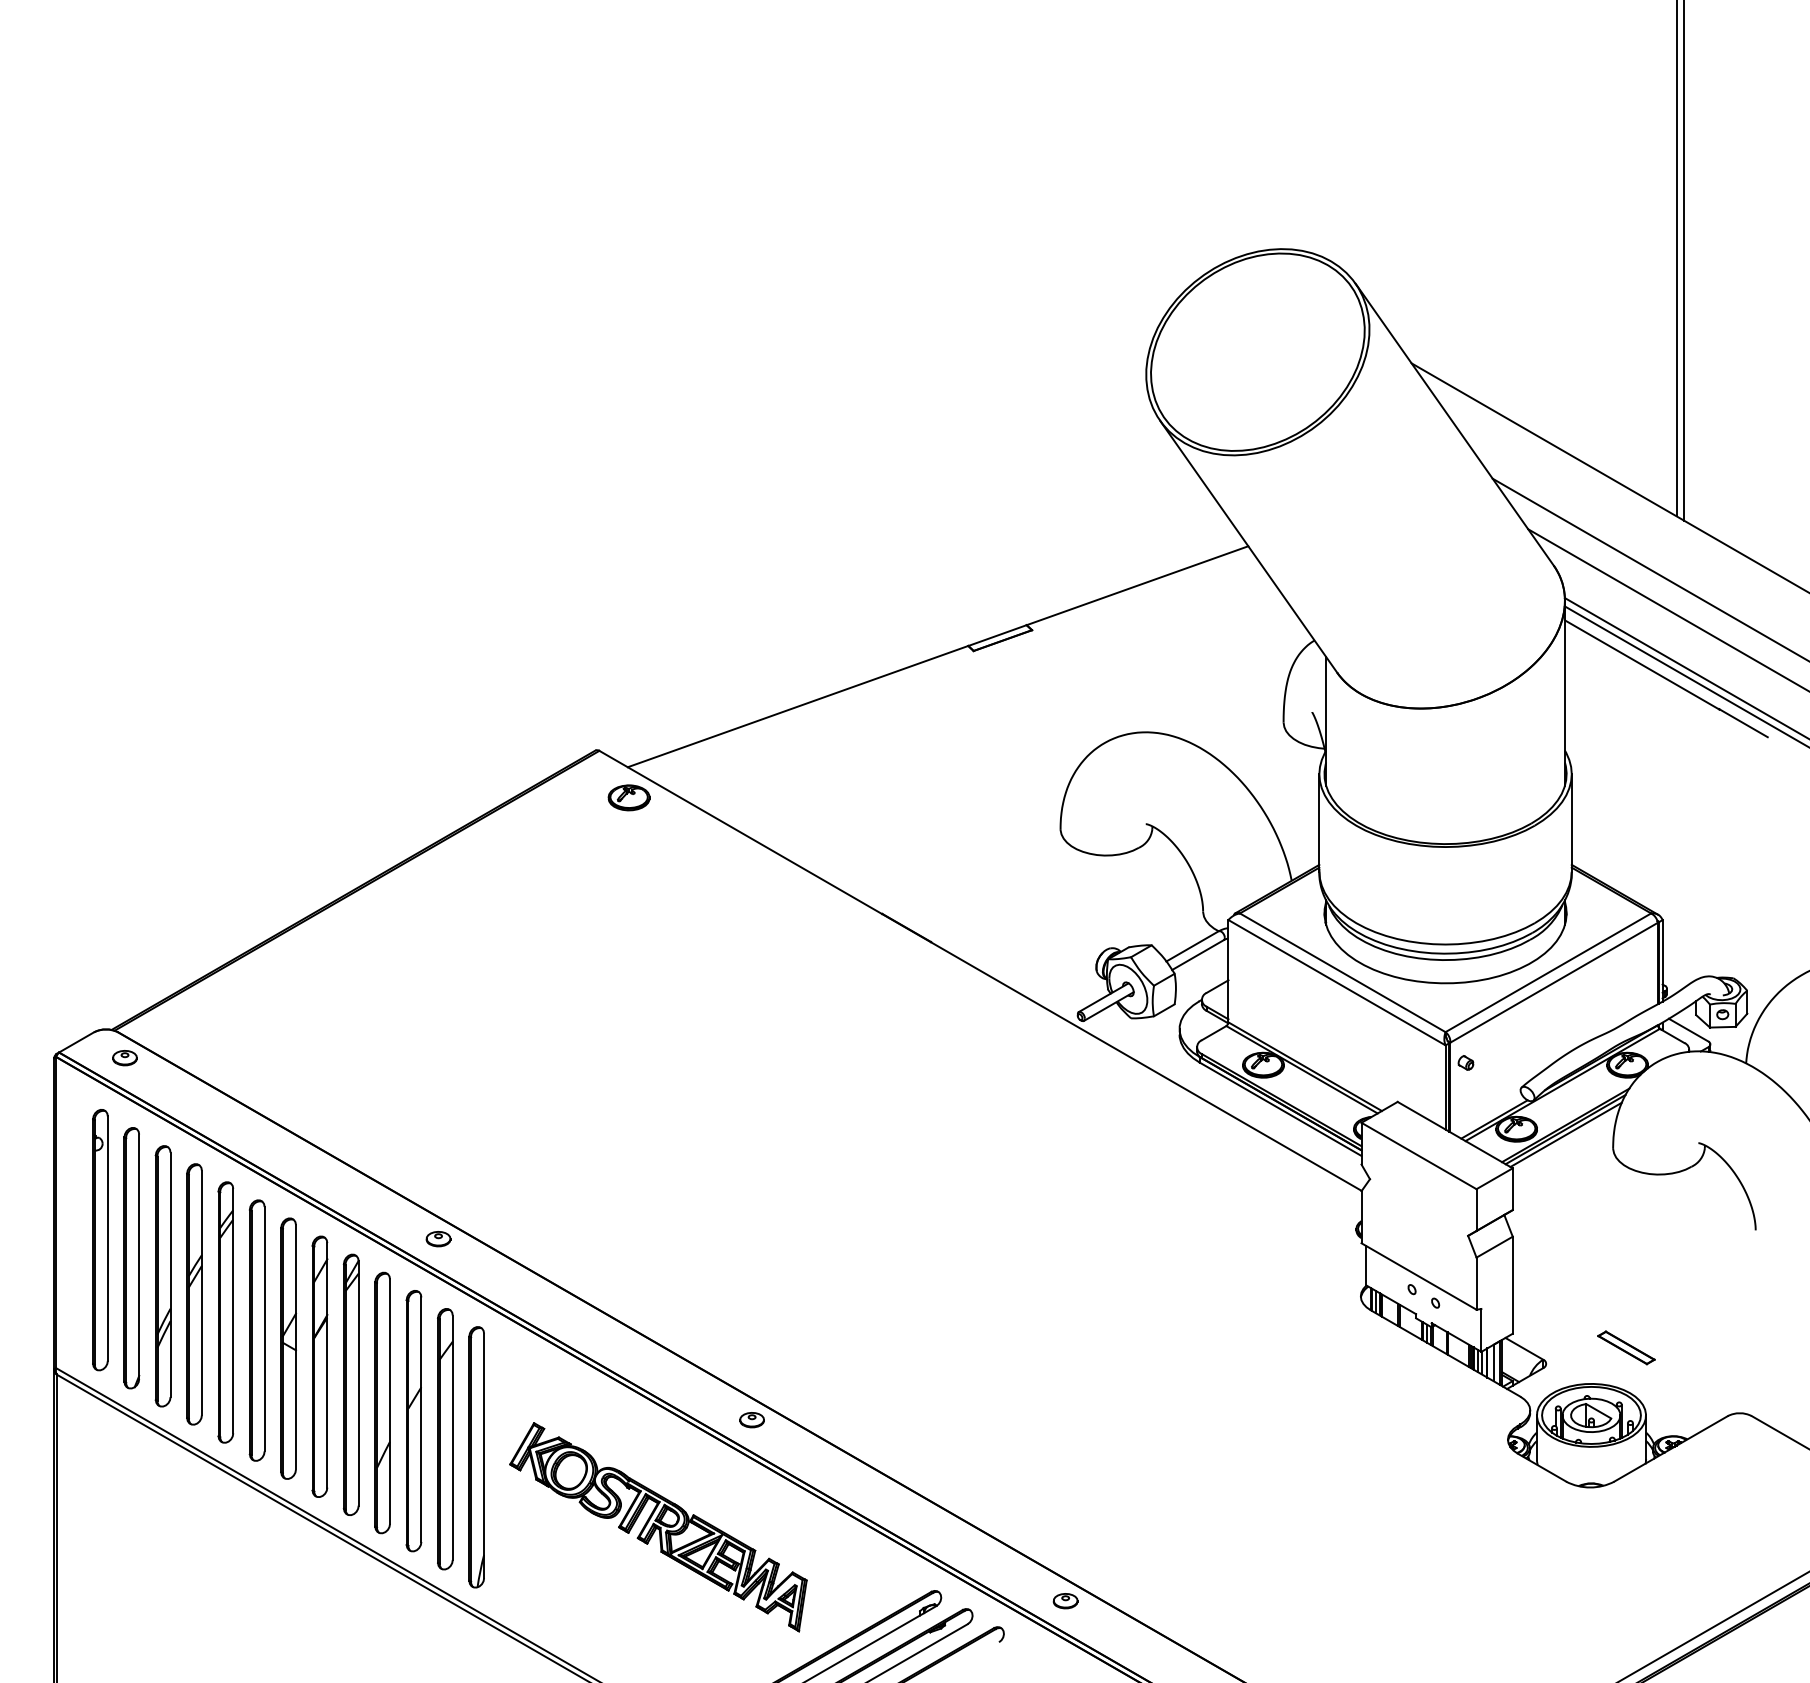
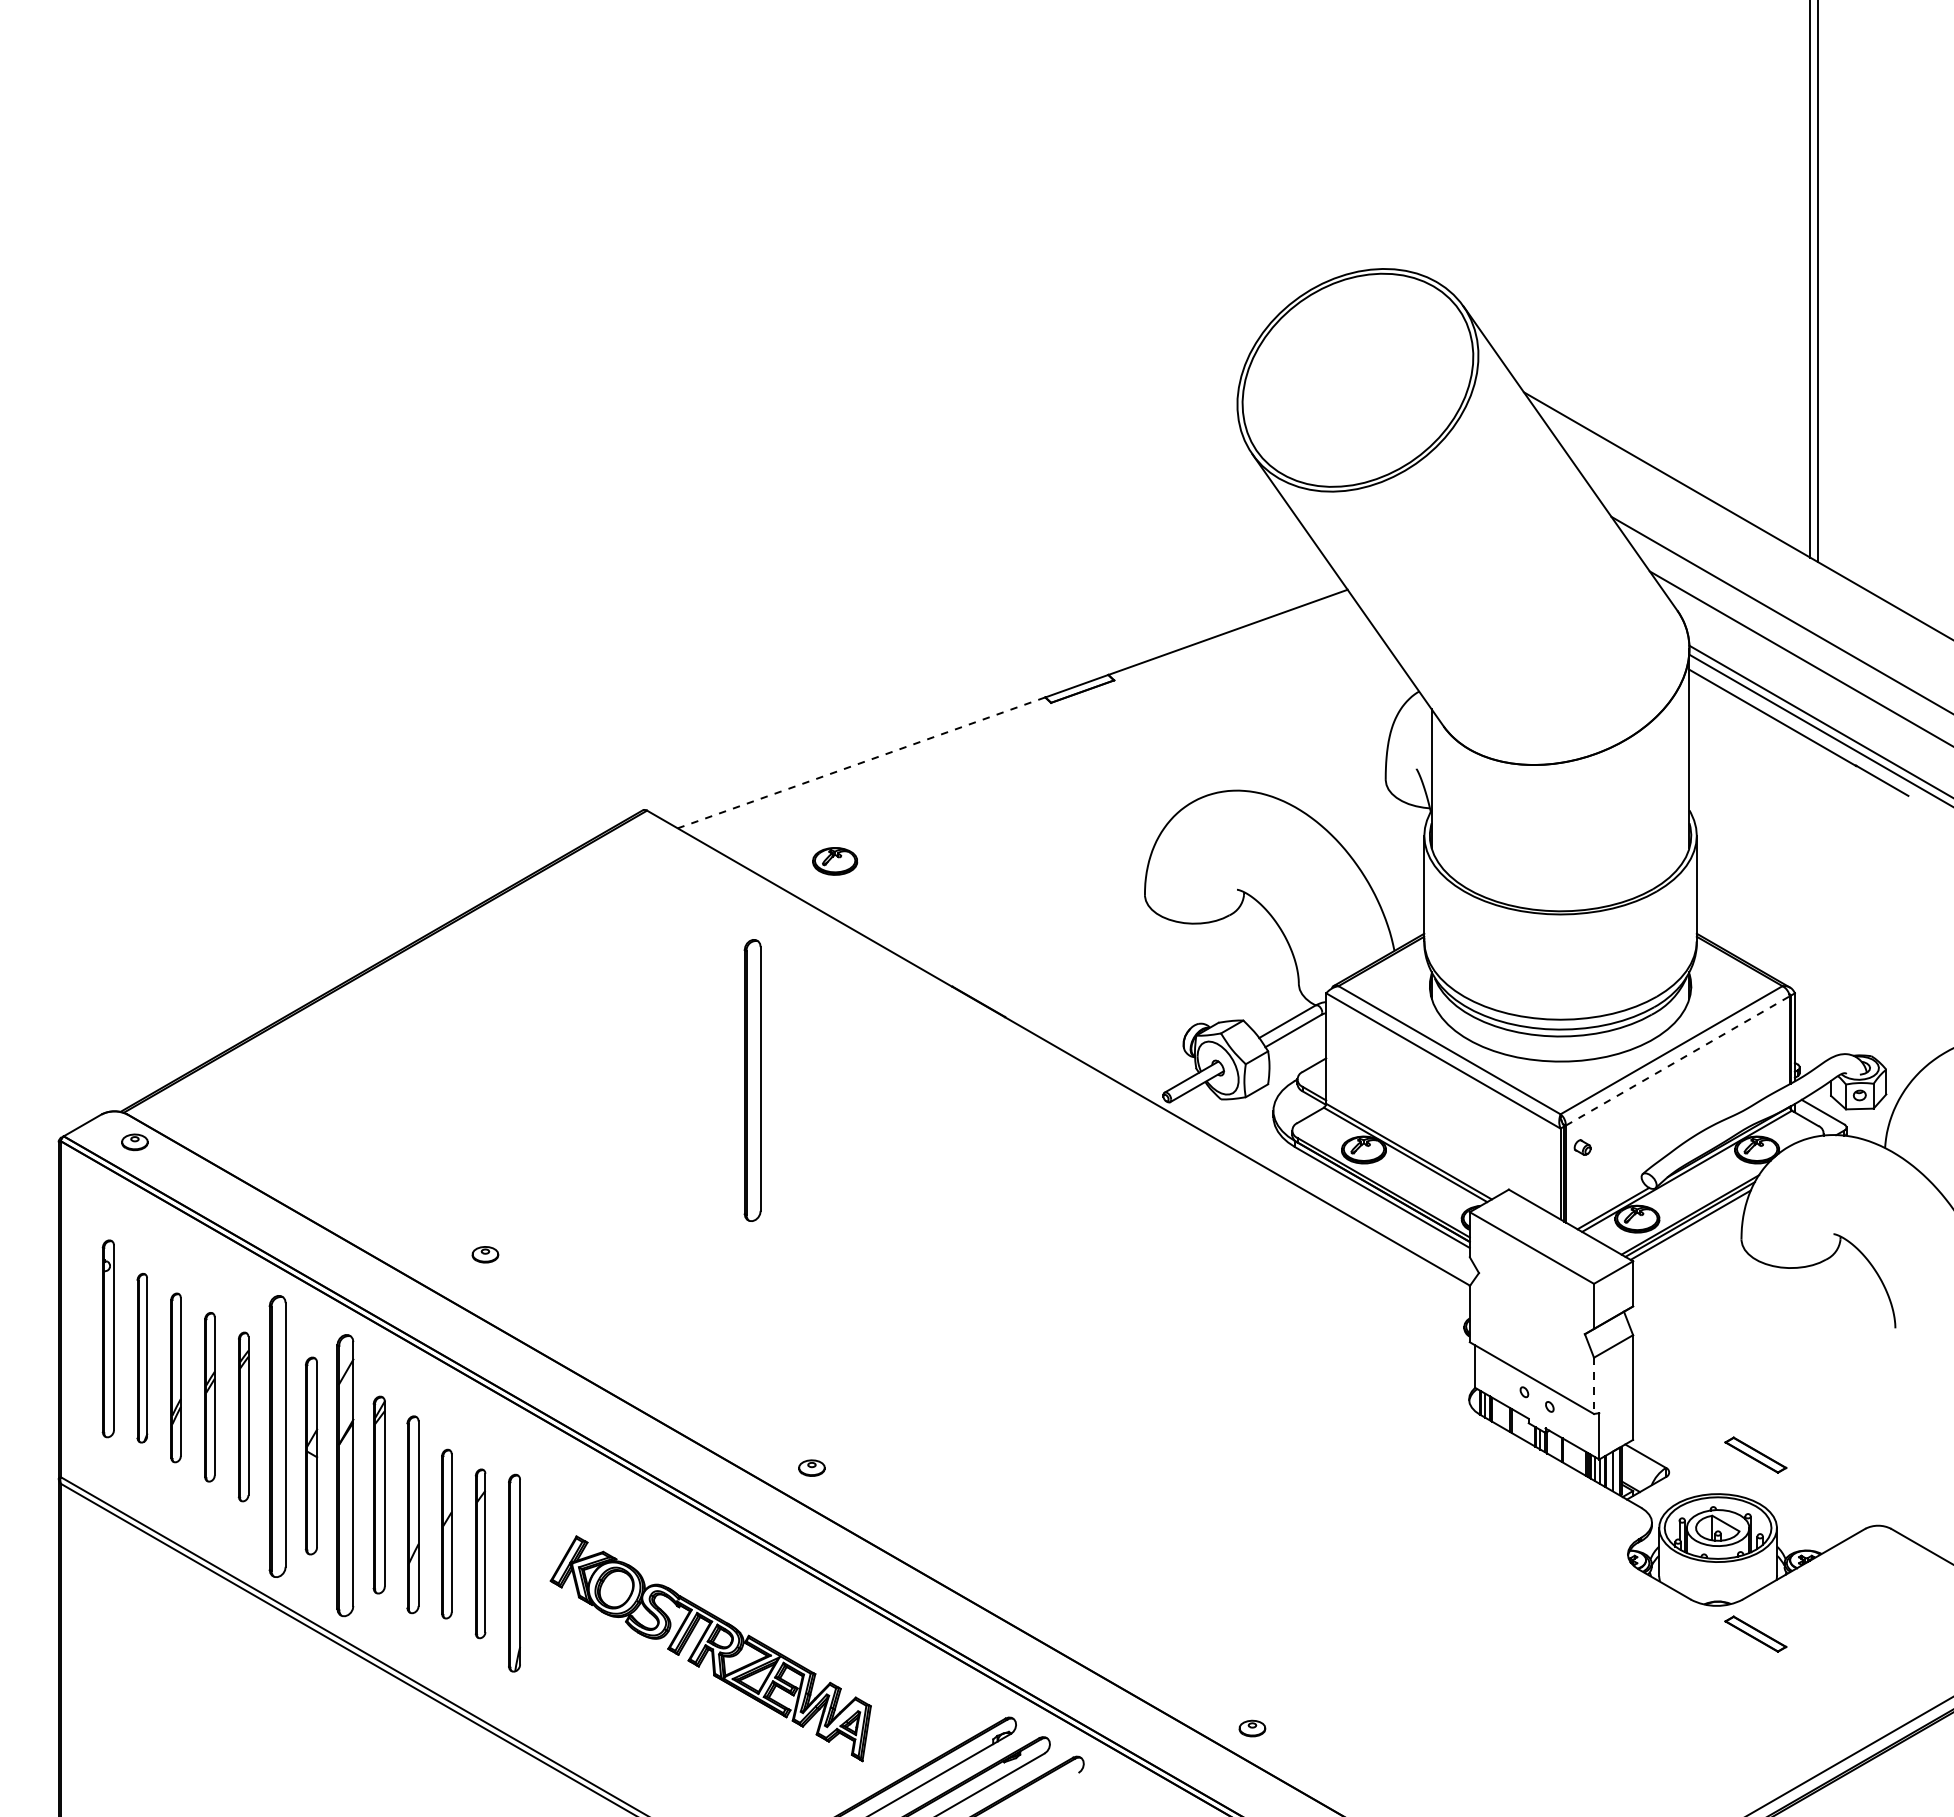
line: (798, 707) -> (861, 763), solid -> dashed
part: (629, 797) -> (835, 861), moved
line: (1554, 982) -> (1678, 1060), solid -> dashed
part: (697, 1000) -> (752, 1080), added
part: (438, 1238) -> (485, 1254), moved
part: (100, 1239) -> (108, 1338), size x0.7
part: (132, 1257) -> (142, 1357), size x0.6
part: (162, 1275) -> (175, 1377), size x0.6
line: (1476, 1284) -> (1594, 1386), solid -> dashed
part: (194, 1293) -> (209, 1396), size x0.6
part: (225, 1312) -> (243, 1416), size x0.6
part: (288, 1348) -> (311, 1455), size x0.7
part: (351, 1384) -> (379, 1494), size x0.7
part: (382, 1402) -> (412, 1514), size x0.7
part: (751, 1419) -> (811, 1467), moved
part: (413, 1420) -> (446, 1533), size x0.6
part: (445, 1438) -> (480, 1553), size x0.6
part: (476, 1456) -> (514, 1572), size x0.7
part: (1626, 1513) -> (1755, 1633), added
part: (1065, 1601) -> (1252, 1728), moved

